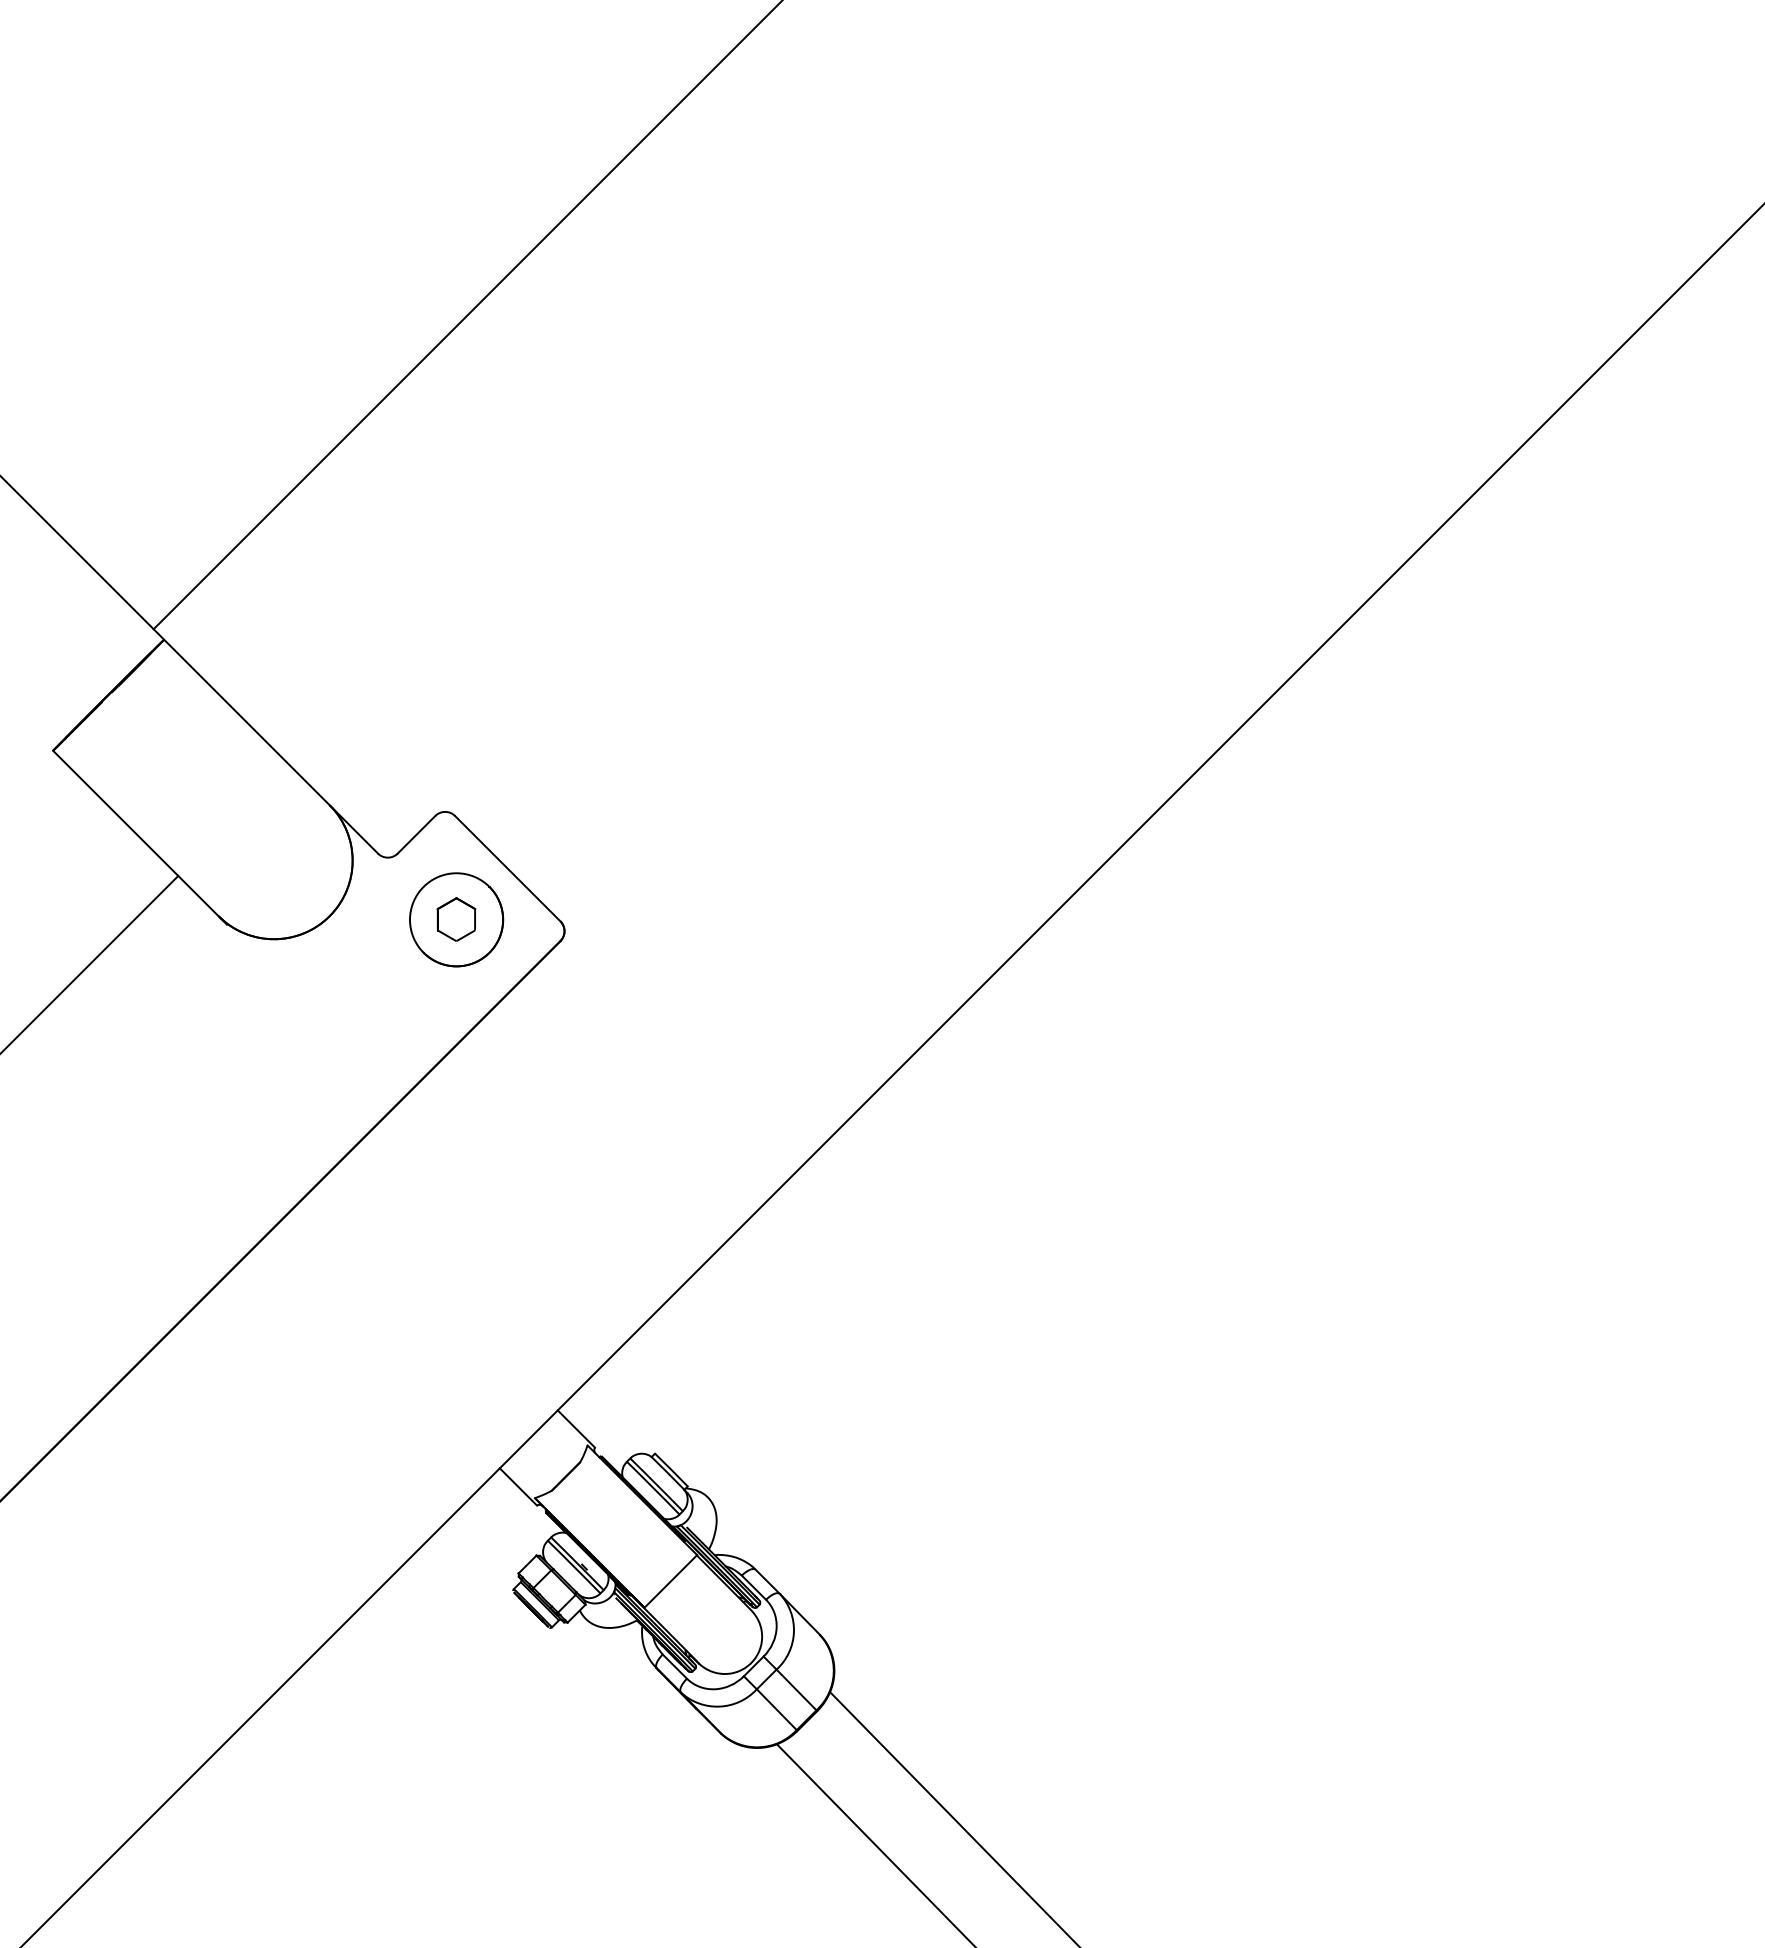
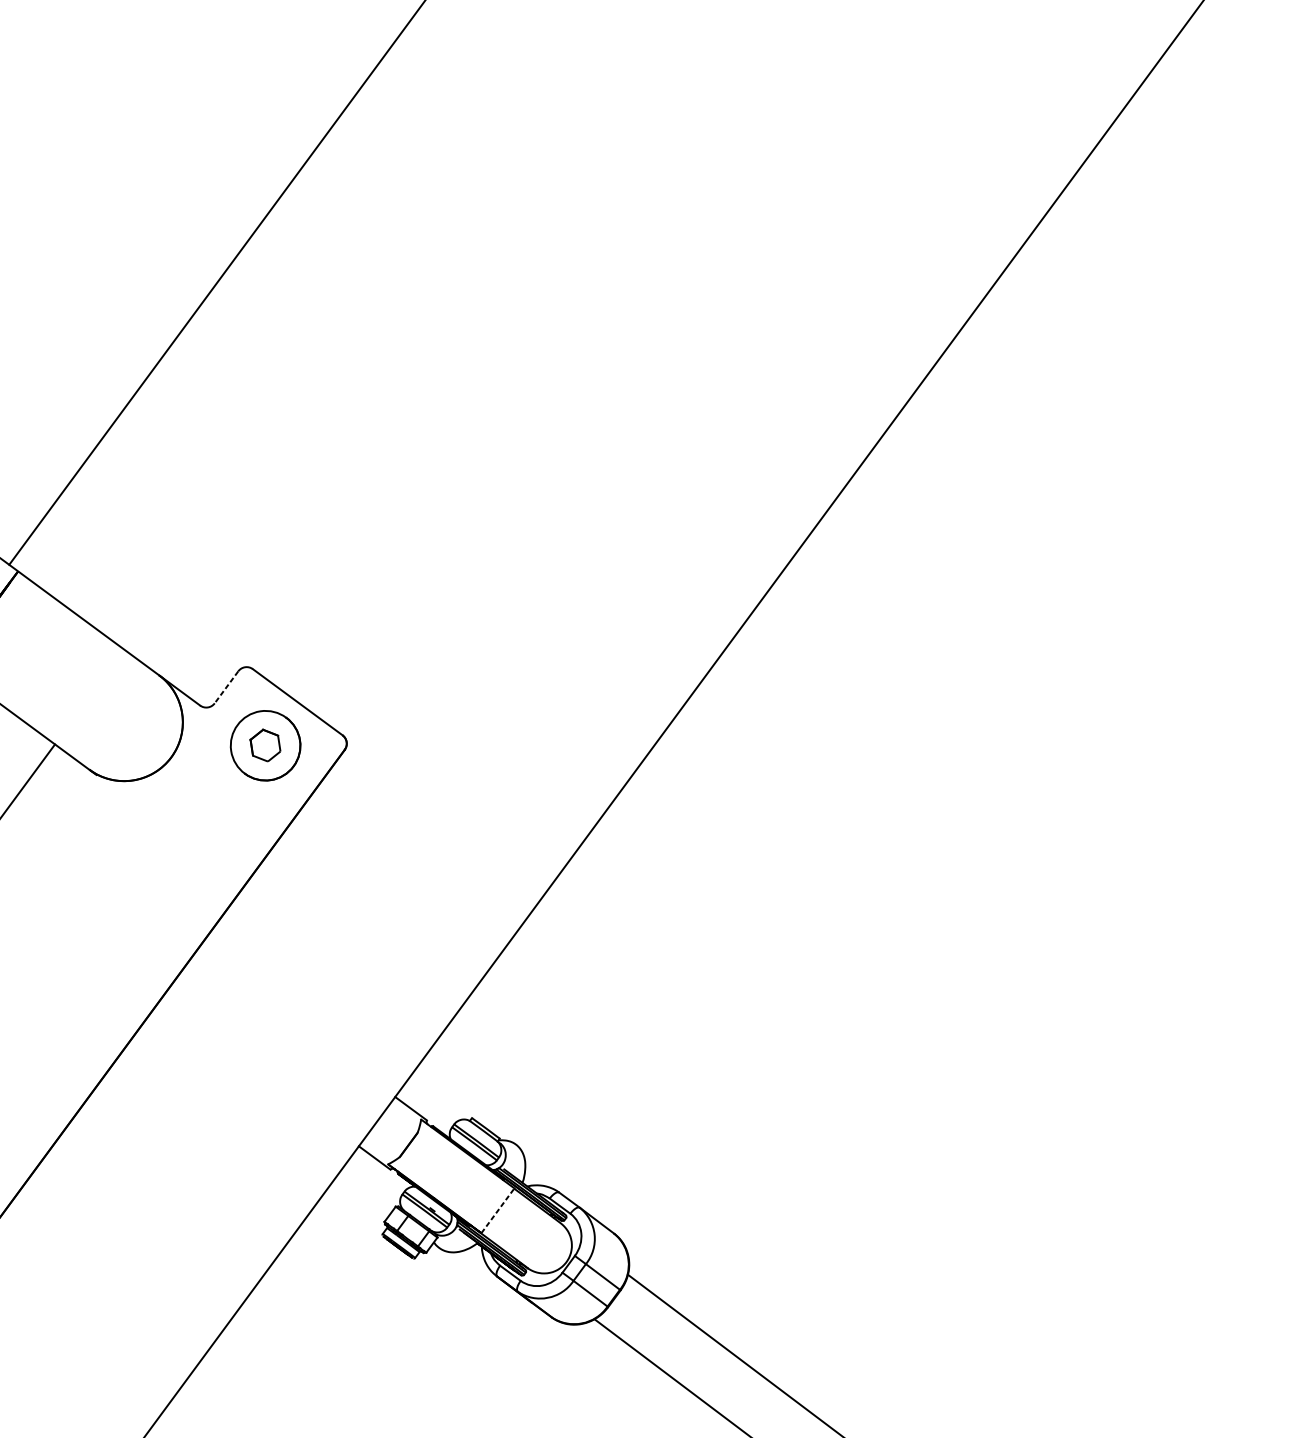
line: (416, 834) -> (226, 687), solid -> dashed
line: (671, 1581) -> (498, 1210), solid -> dashed

